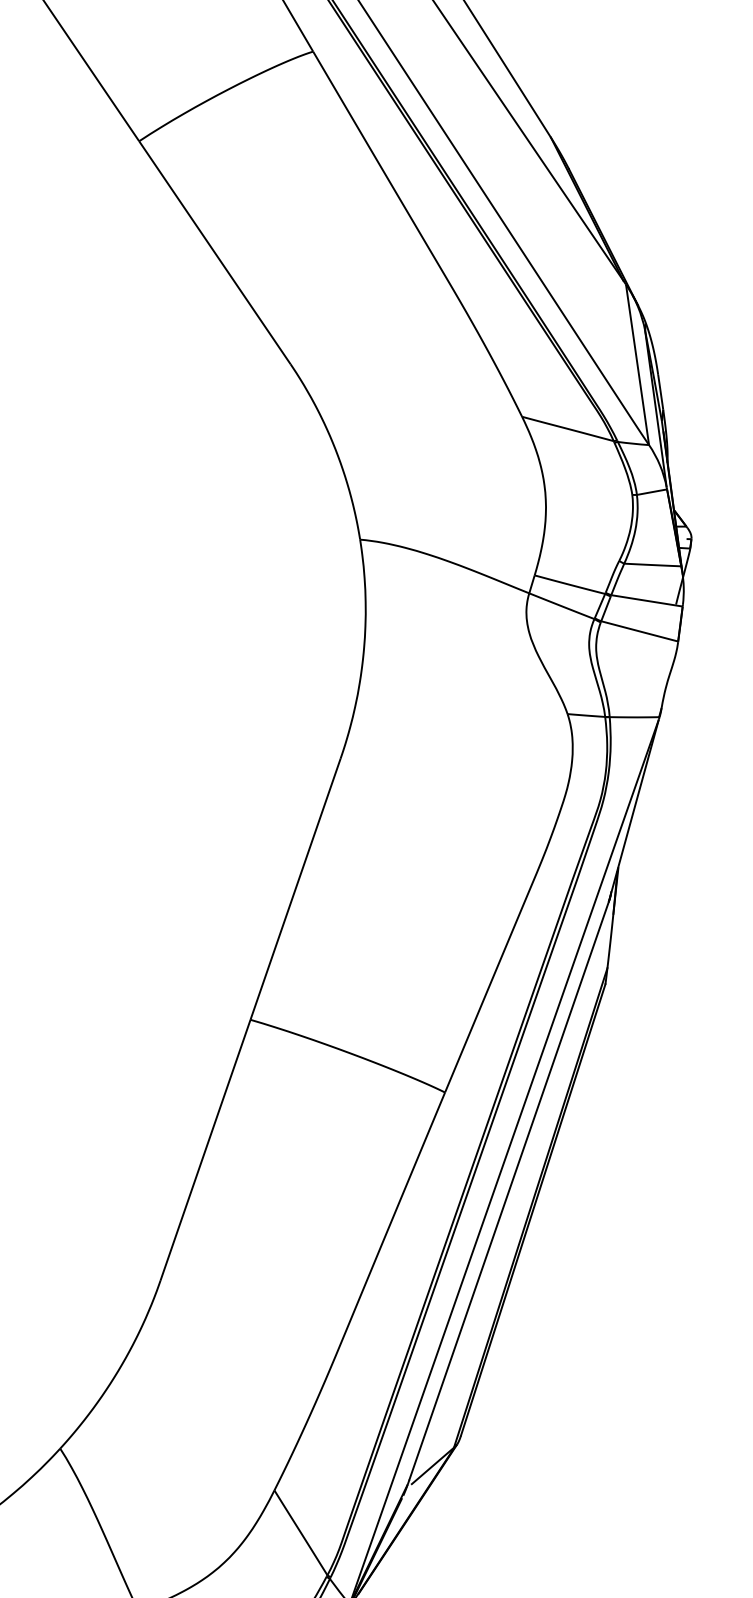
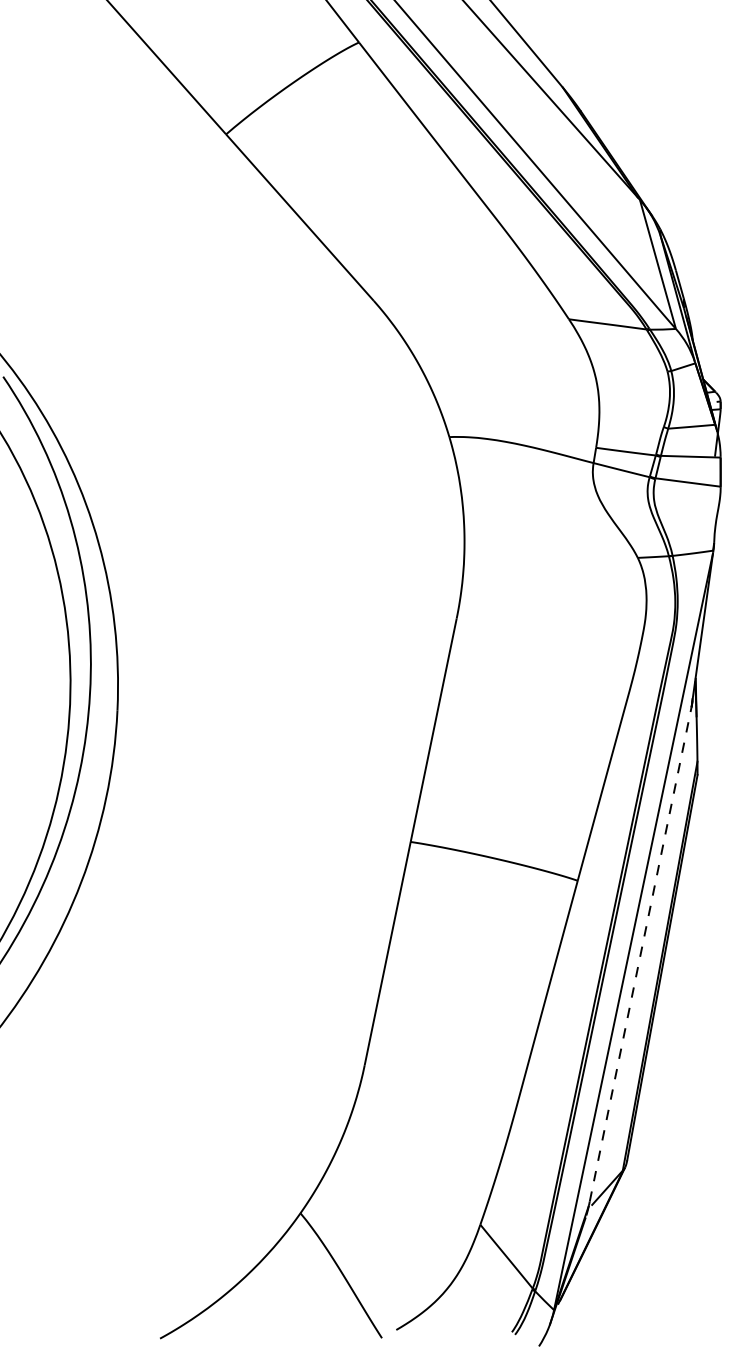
line: (508, 1190) -> (640, 954), solid -> dashed

